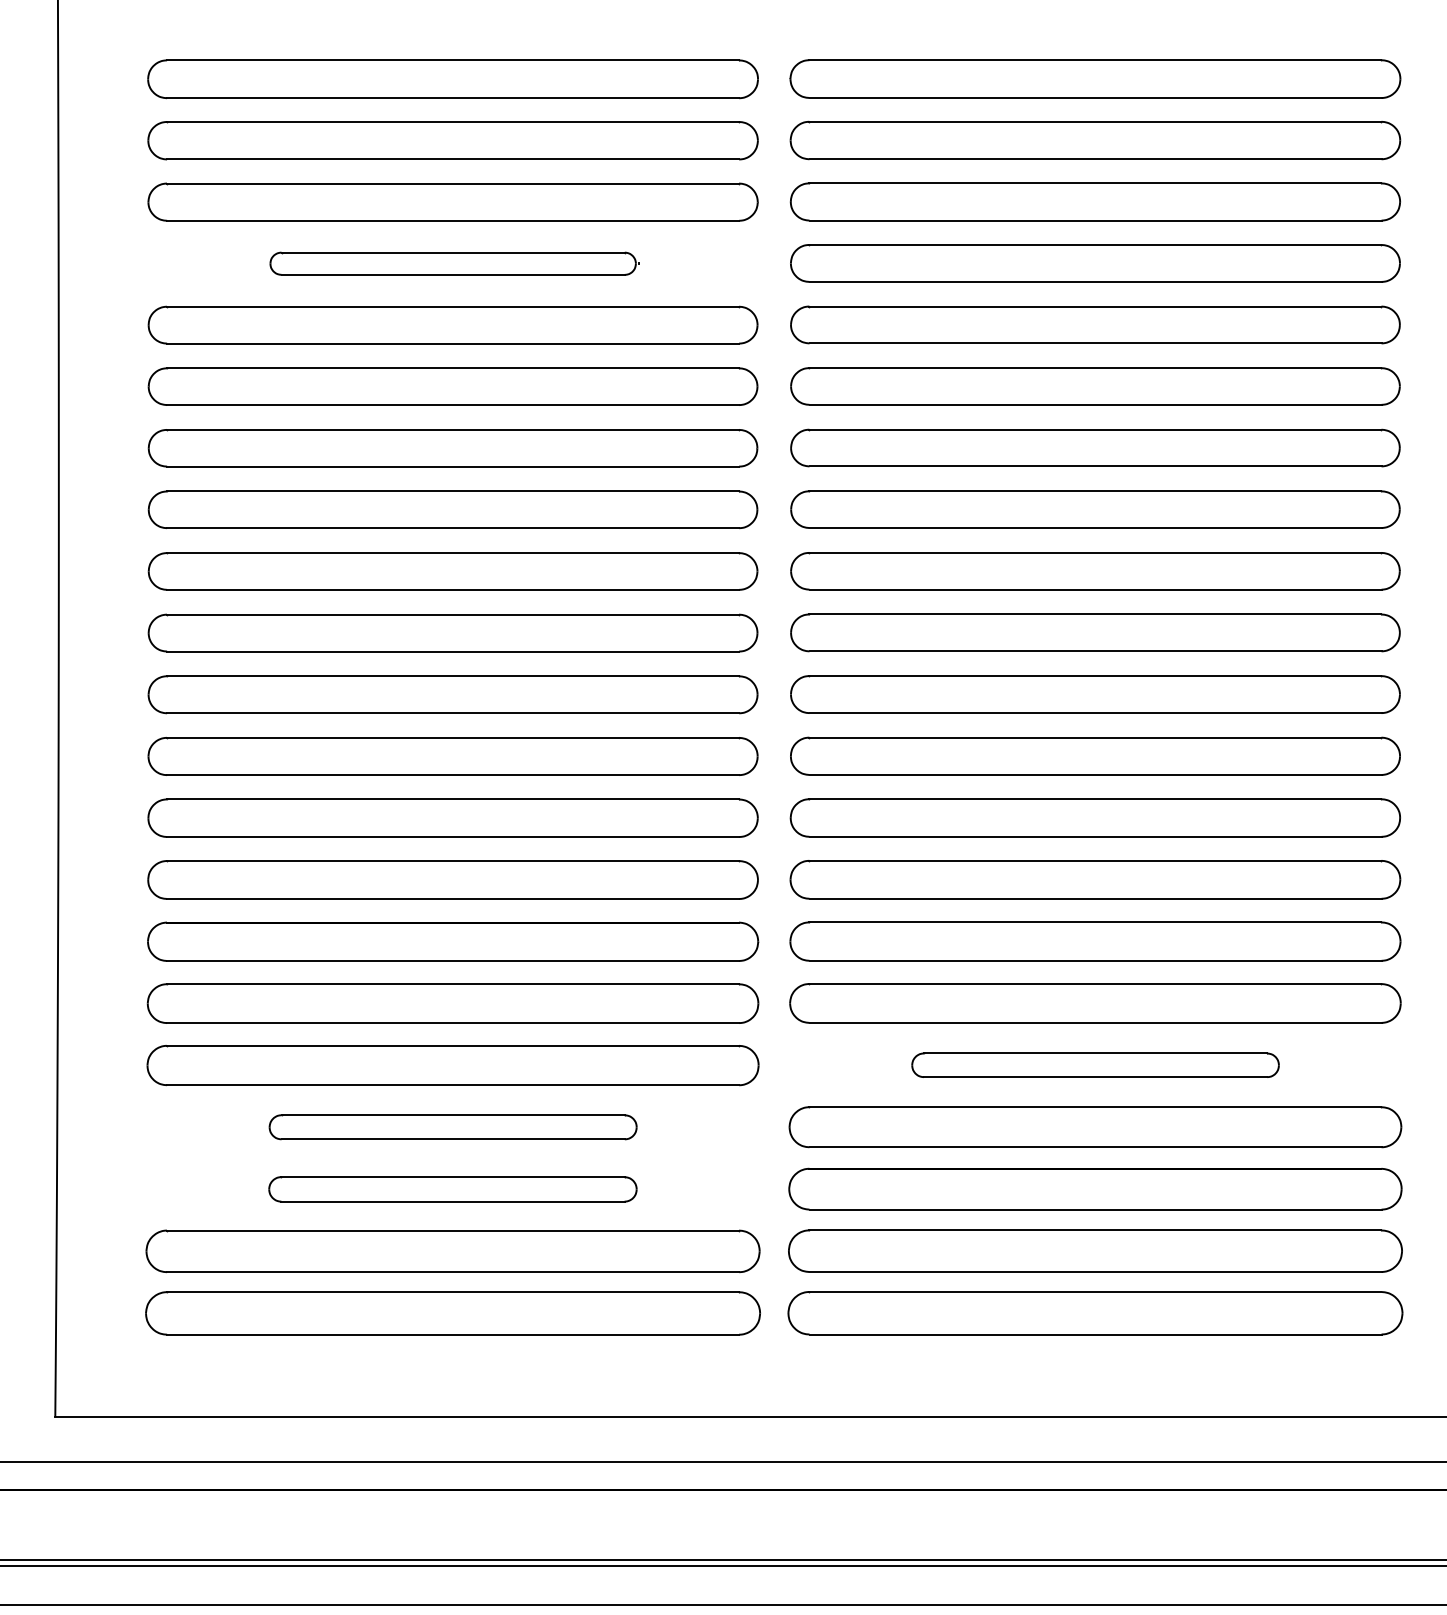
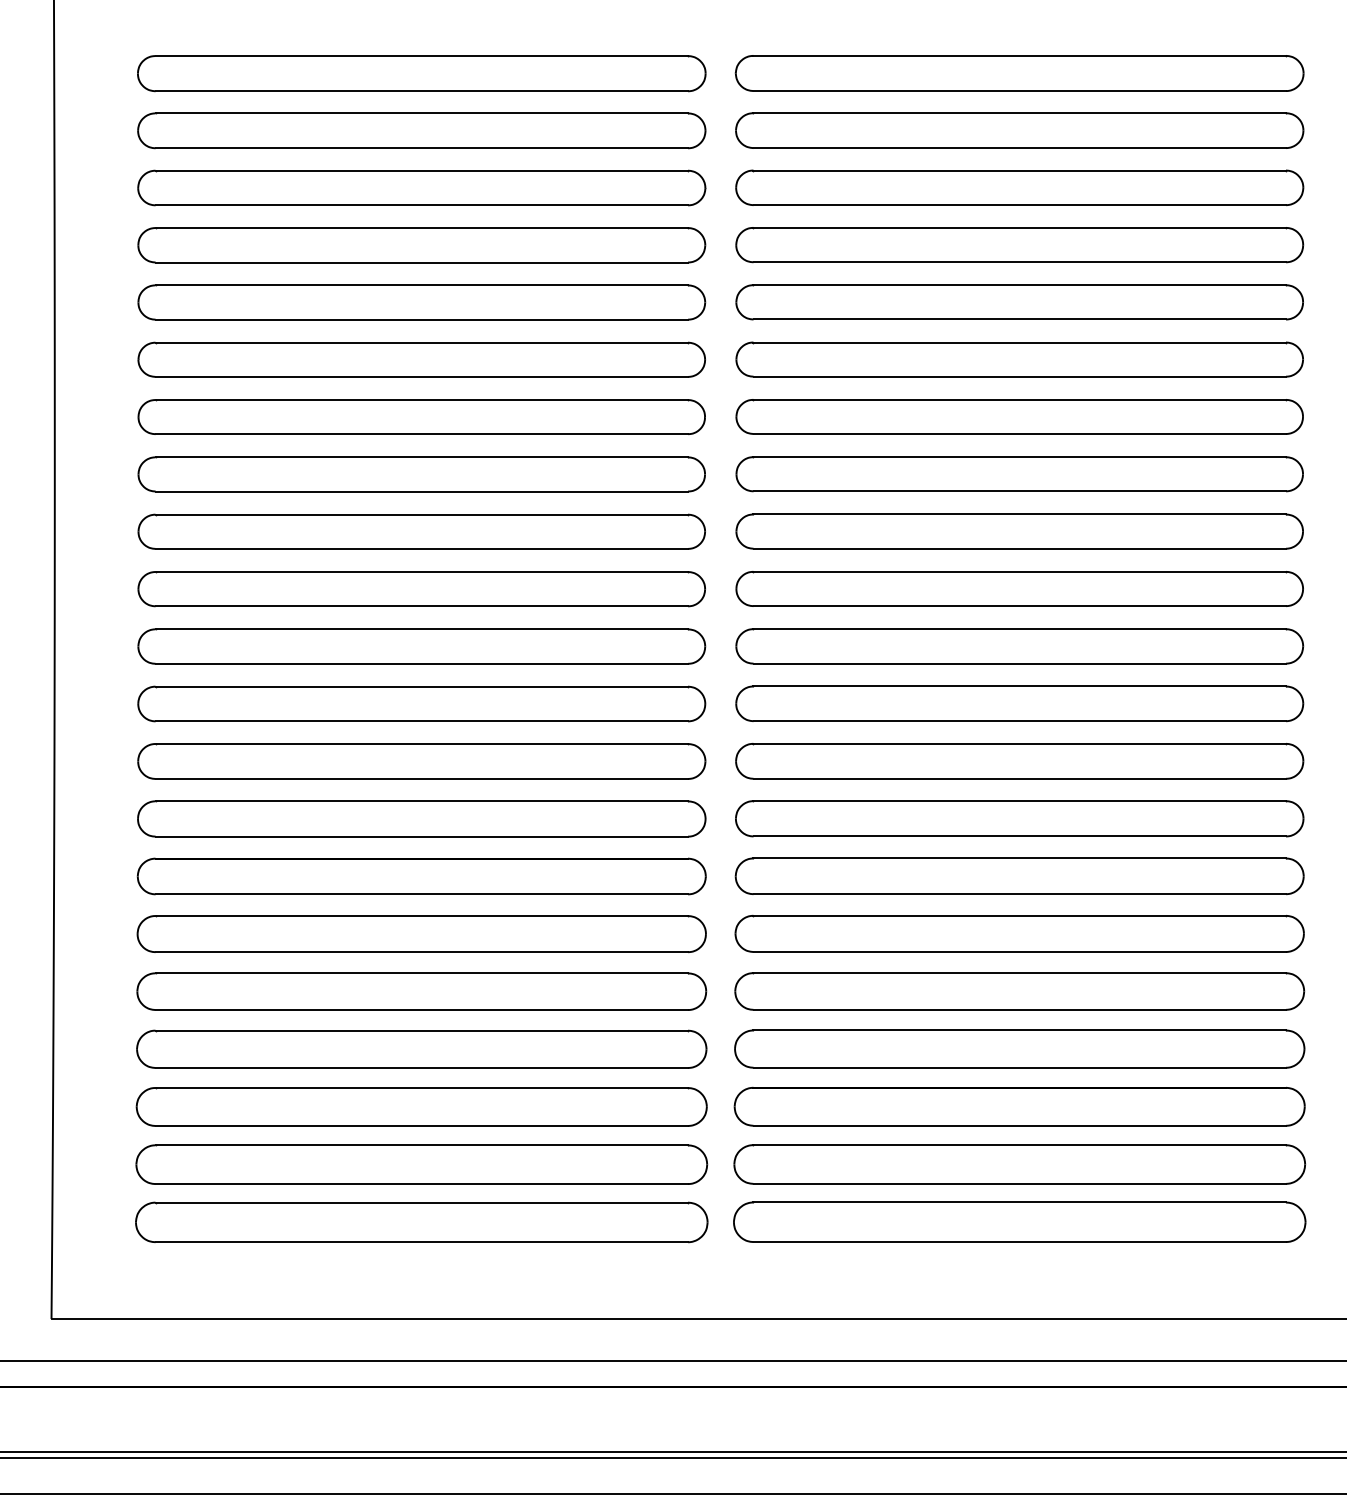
part: (452, 263) -> (421, 245), size x1.67
part: (1095, 1065) -> (1019, 991), size x1.67
part: (452, 1126) -> (421, 1048), size x1.67
part: (452, 1188) -> (421, 1106), size x1.67

